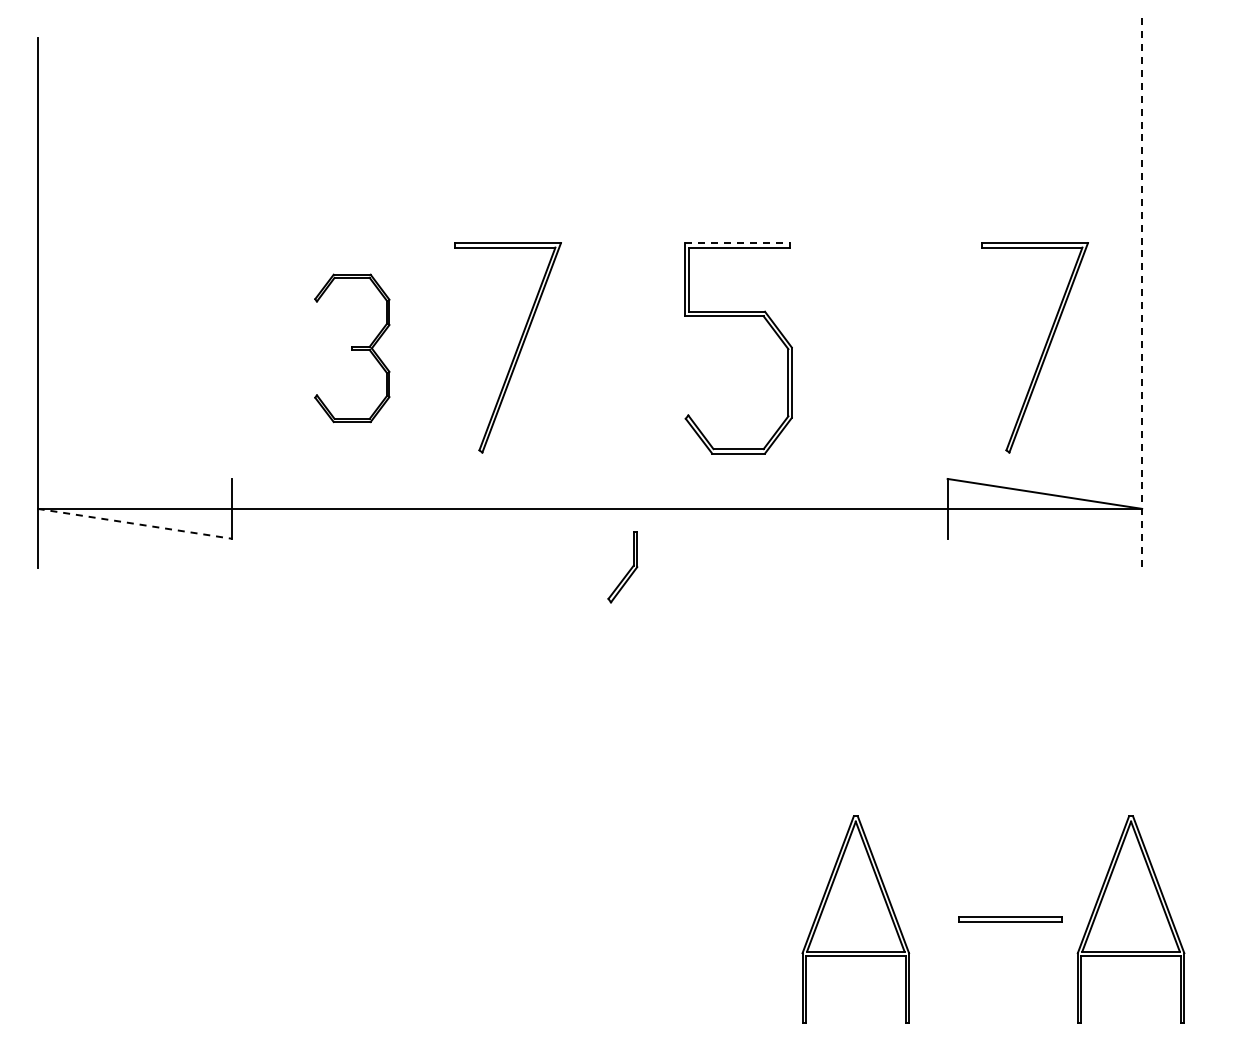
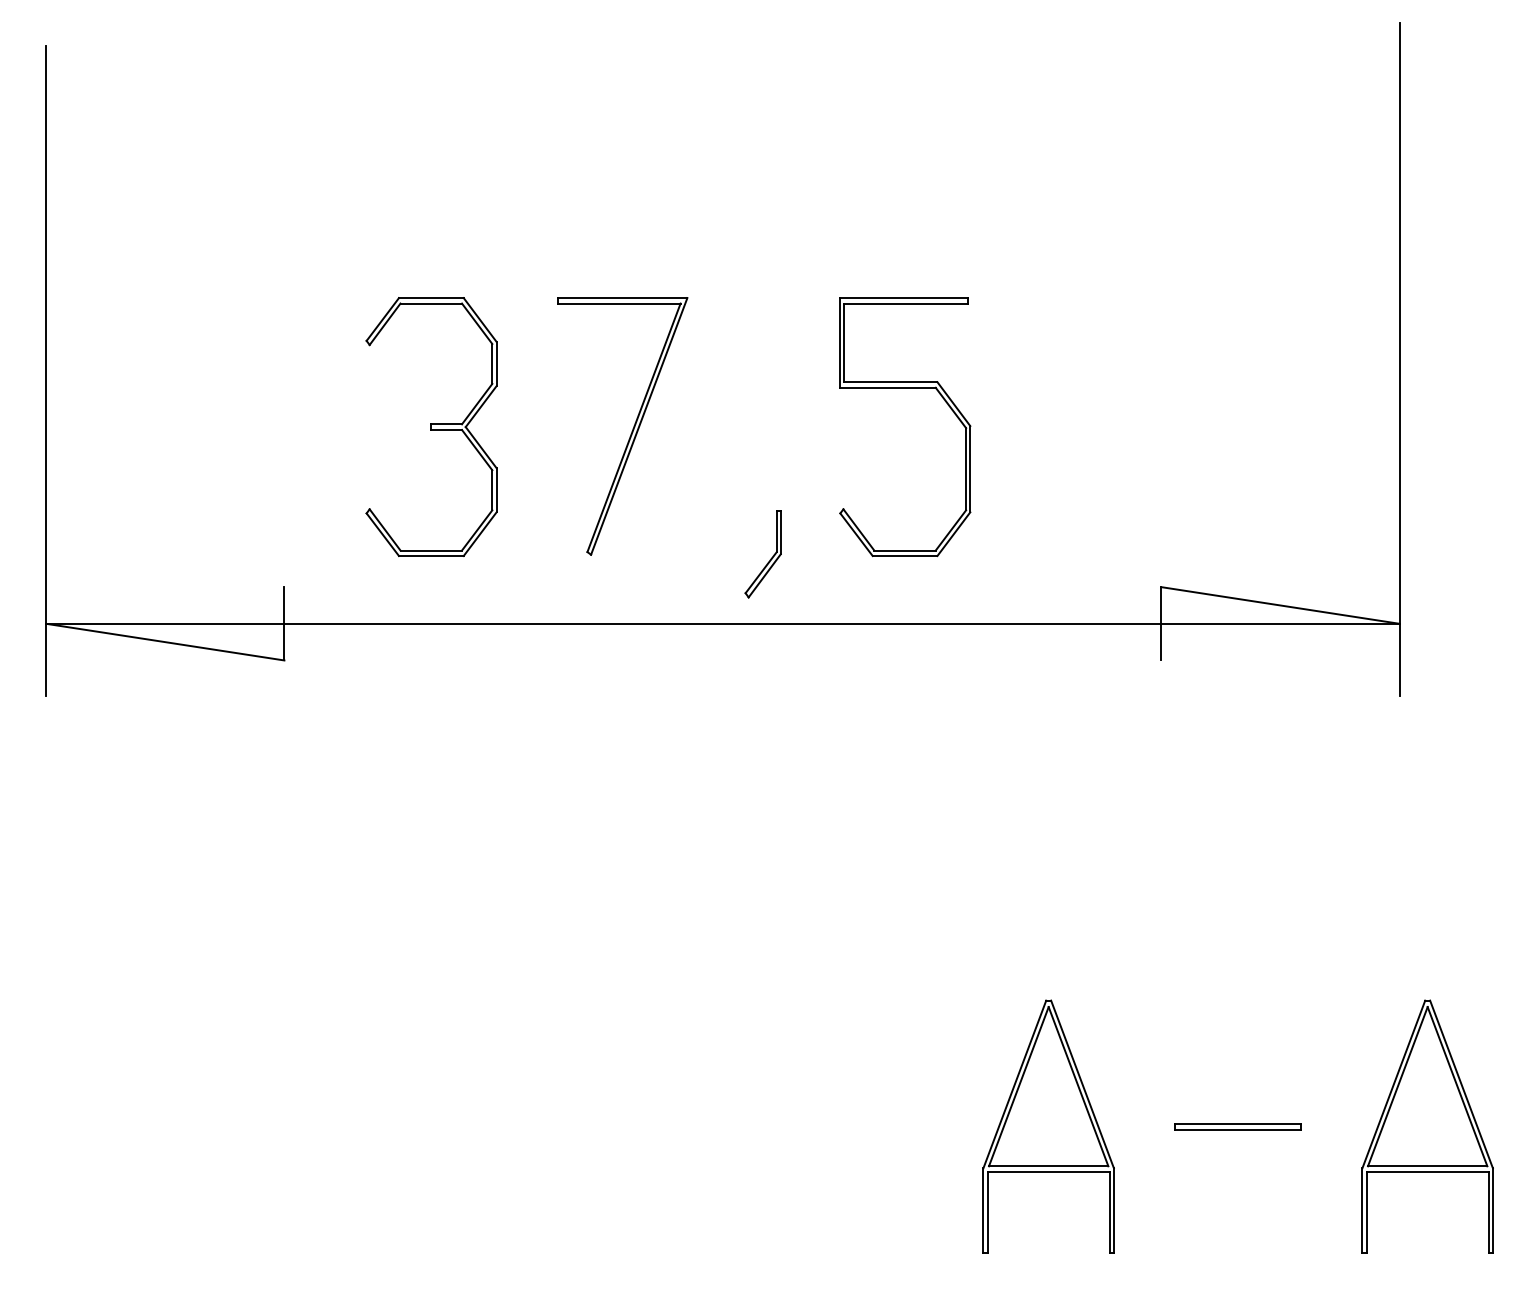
line: (738, 243) -> (904, 298), dashed -> solid
line: (1142, 293) -> (1400, 359), dashed -> solid
part: (352, 348) -> (431, 427), size x1.43
part: (1042, 350) -> (1277, 429), removed
line: (135, 523) -> (165, 641), dashed -> solid
part: (628, 570) -> (770, 558), moved
part: (1130, 919) -> (1426, 1127), moved

